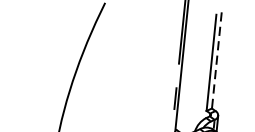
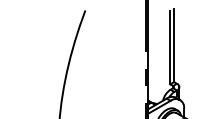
line: (217, 60) -> (174, 45), dashed -> solid

